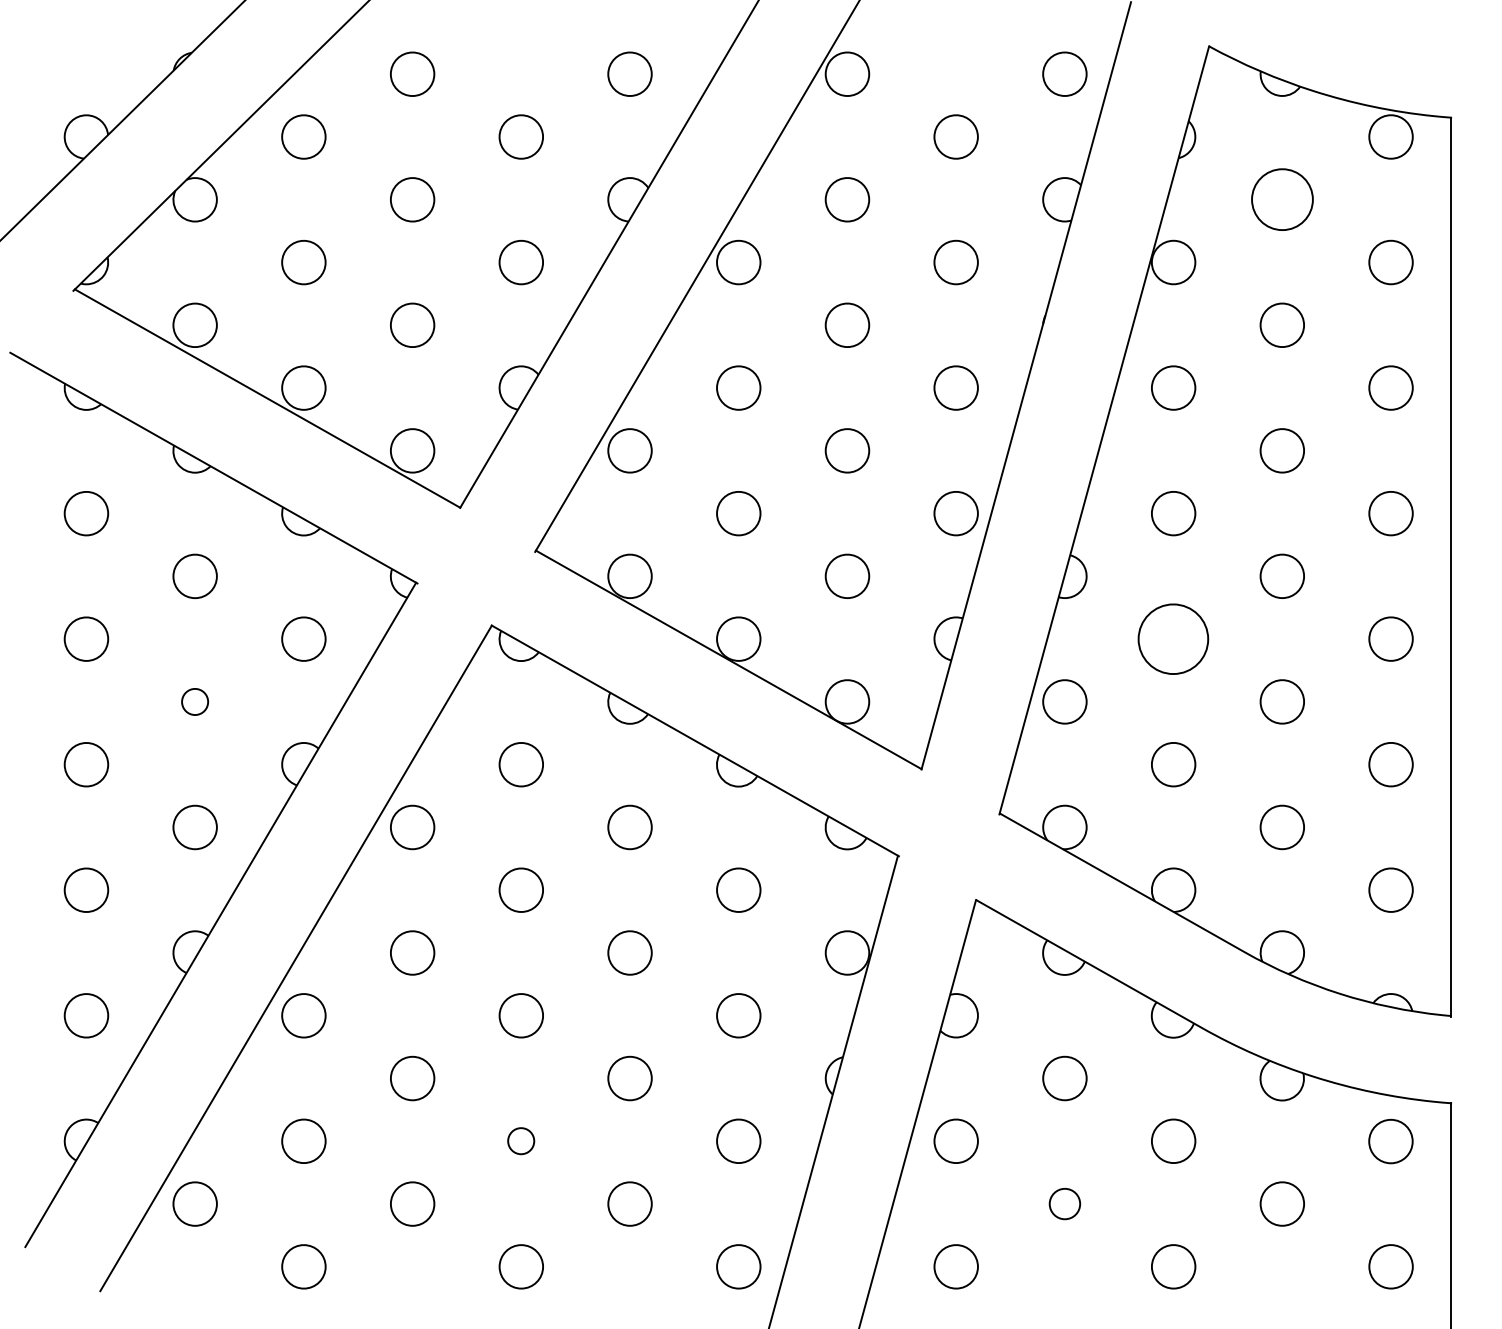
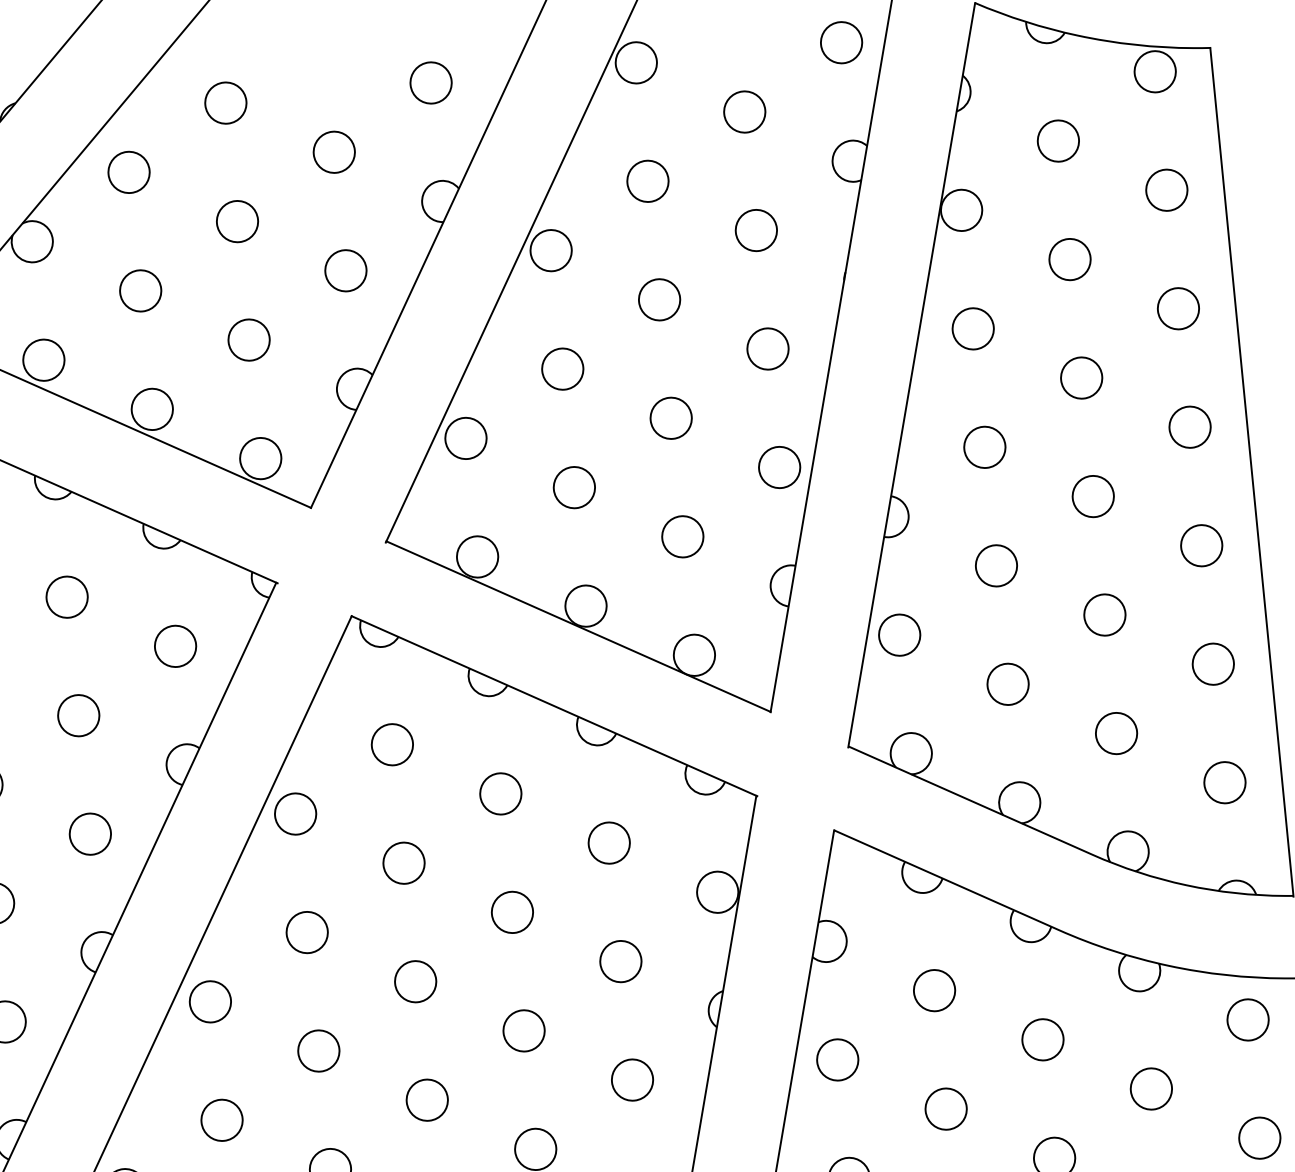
part: (1281, 199) -> (1057, 140), size x0.71
part: (1173, 638) -> (996, 565), size x0.62
part: (194, 701) -> (78, 715), size x1.67
part: (520, 1140) -> (426, 1099), size x1.67
part: (1064, 1203) -> (945, 1108), size x1.43

